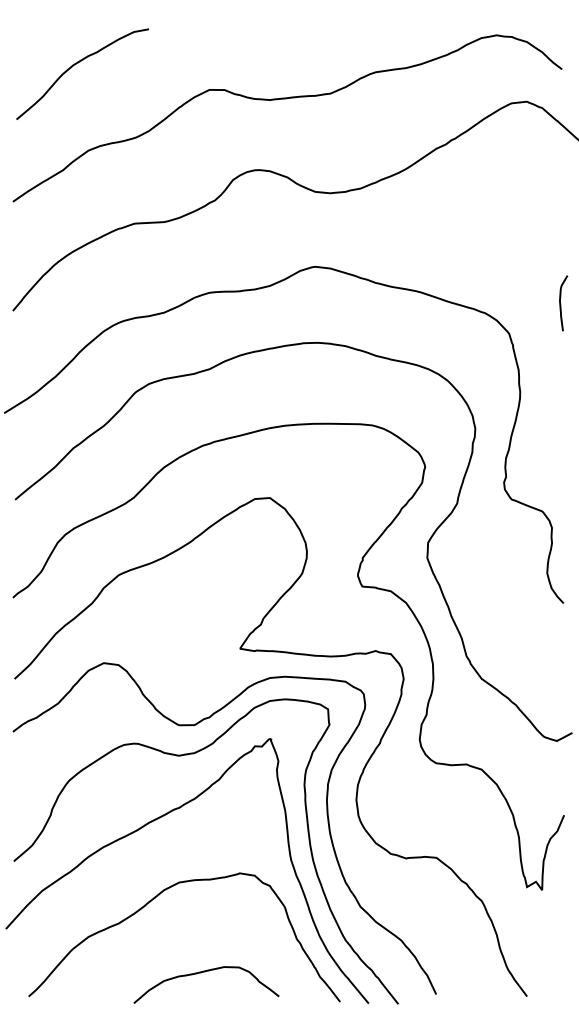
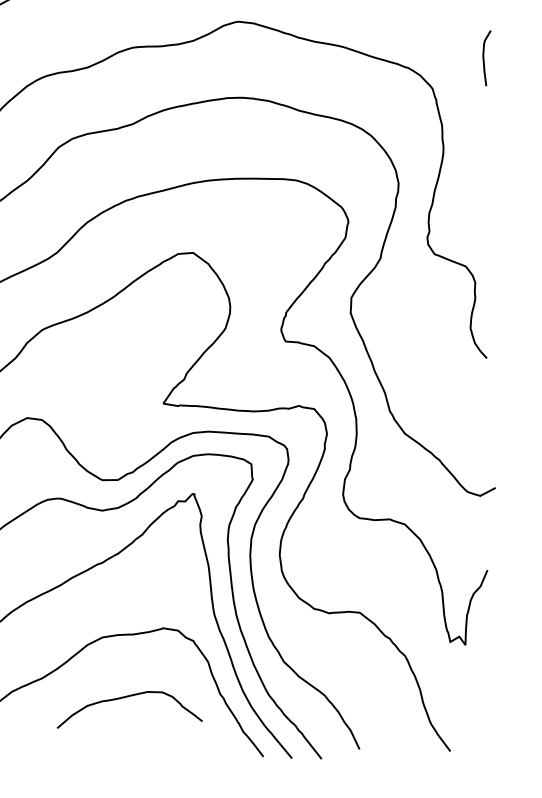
curve: (205, 972) -> (128, 697), moved

